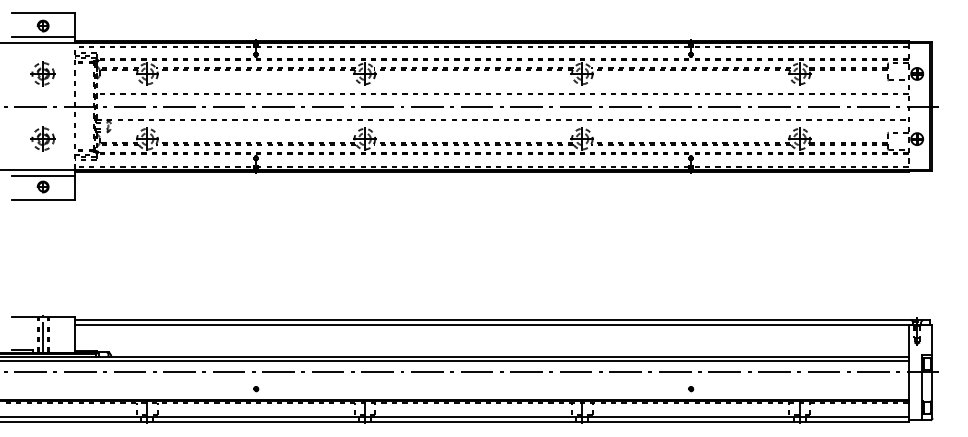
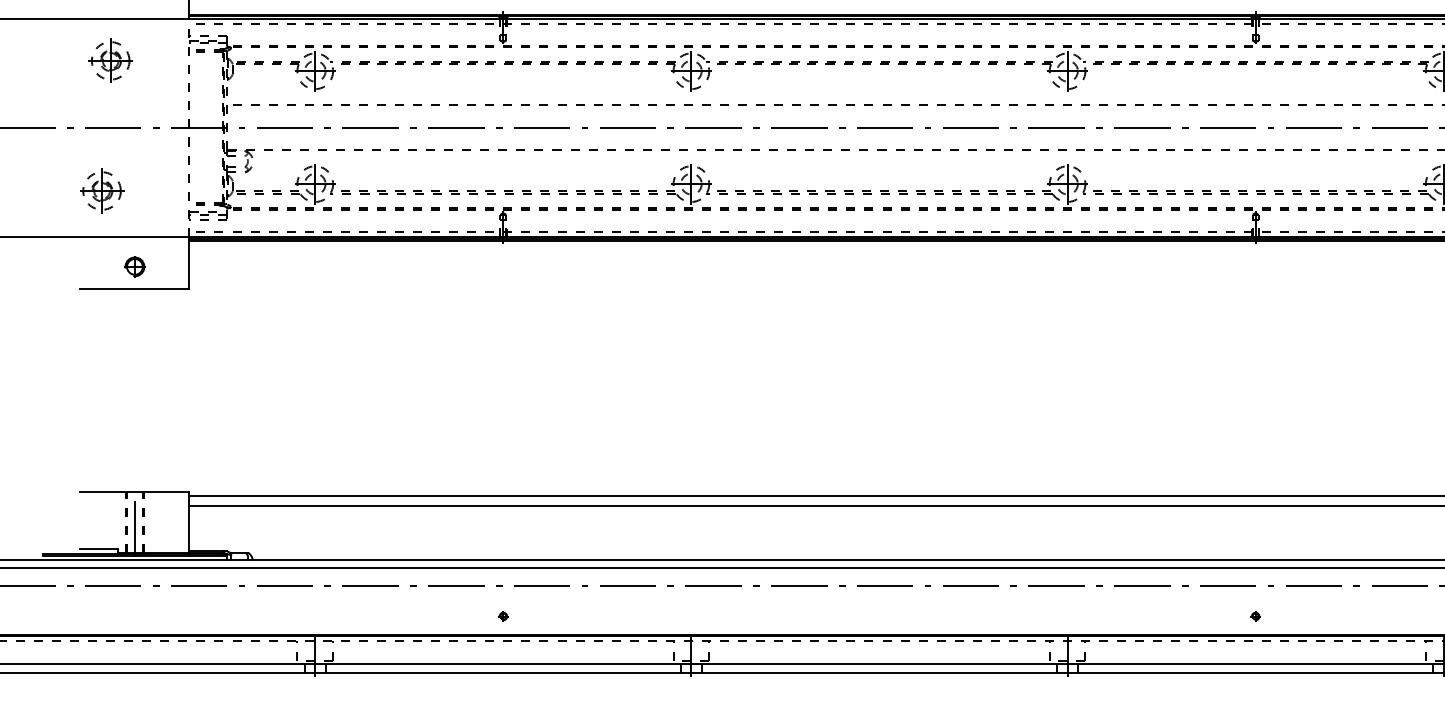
line: (42, 36) -> (133, 6), removed
part: (42, 73) -> (109, 60), moved
part: (42, 138) -> (100, 189), moved
line: (42, 176) -> (133, 248), removed

